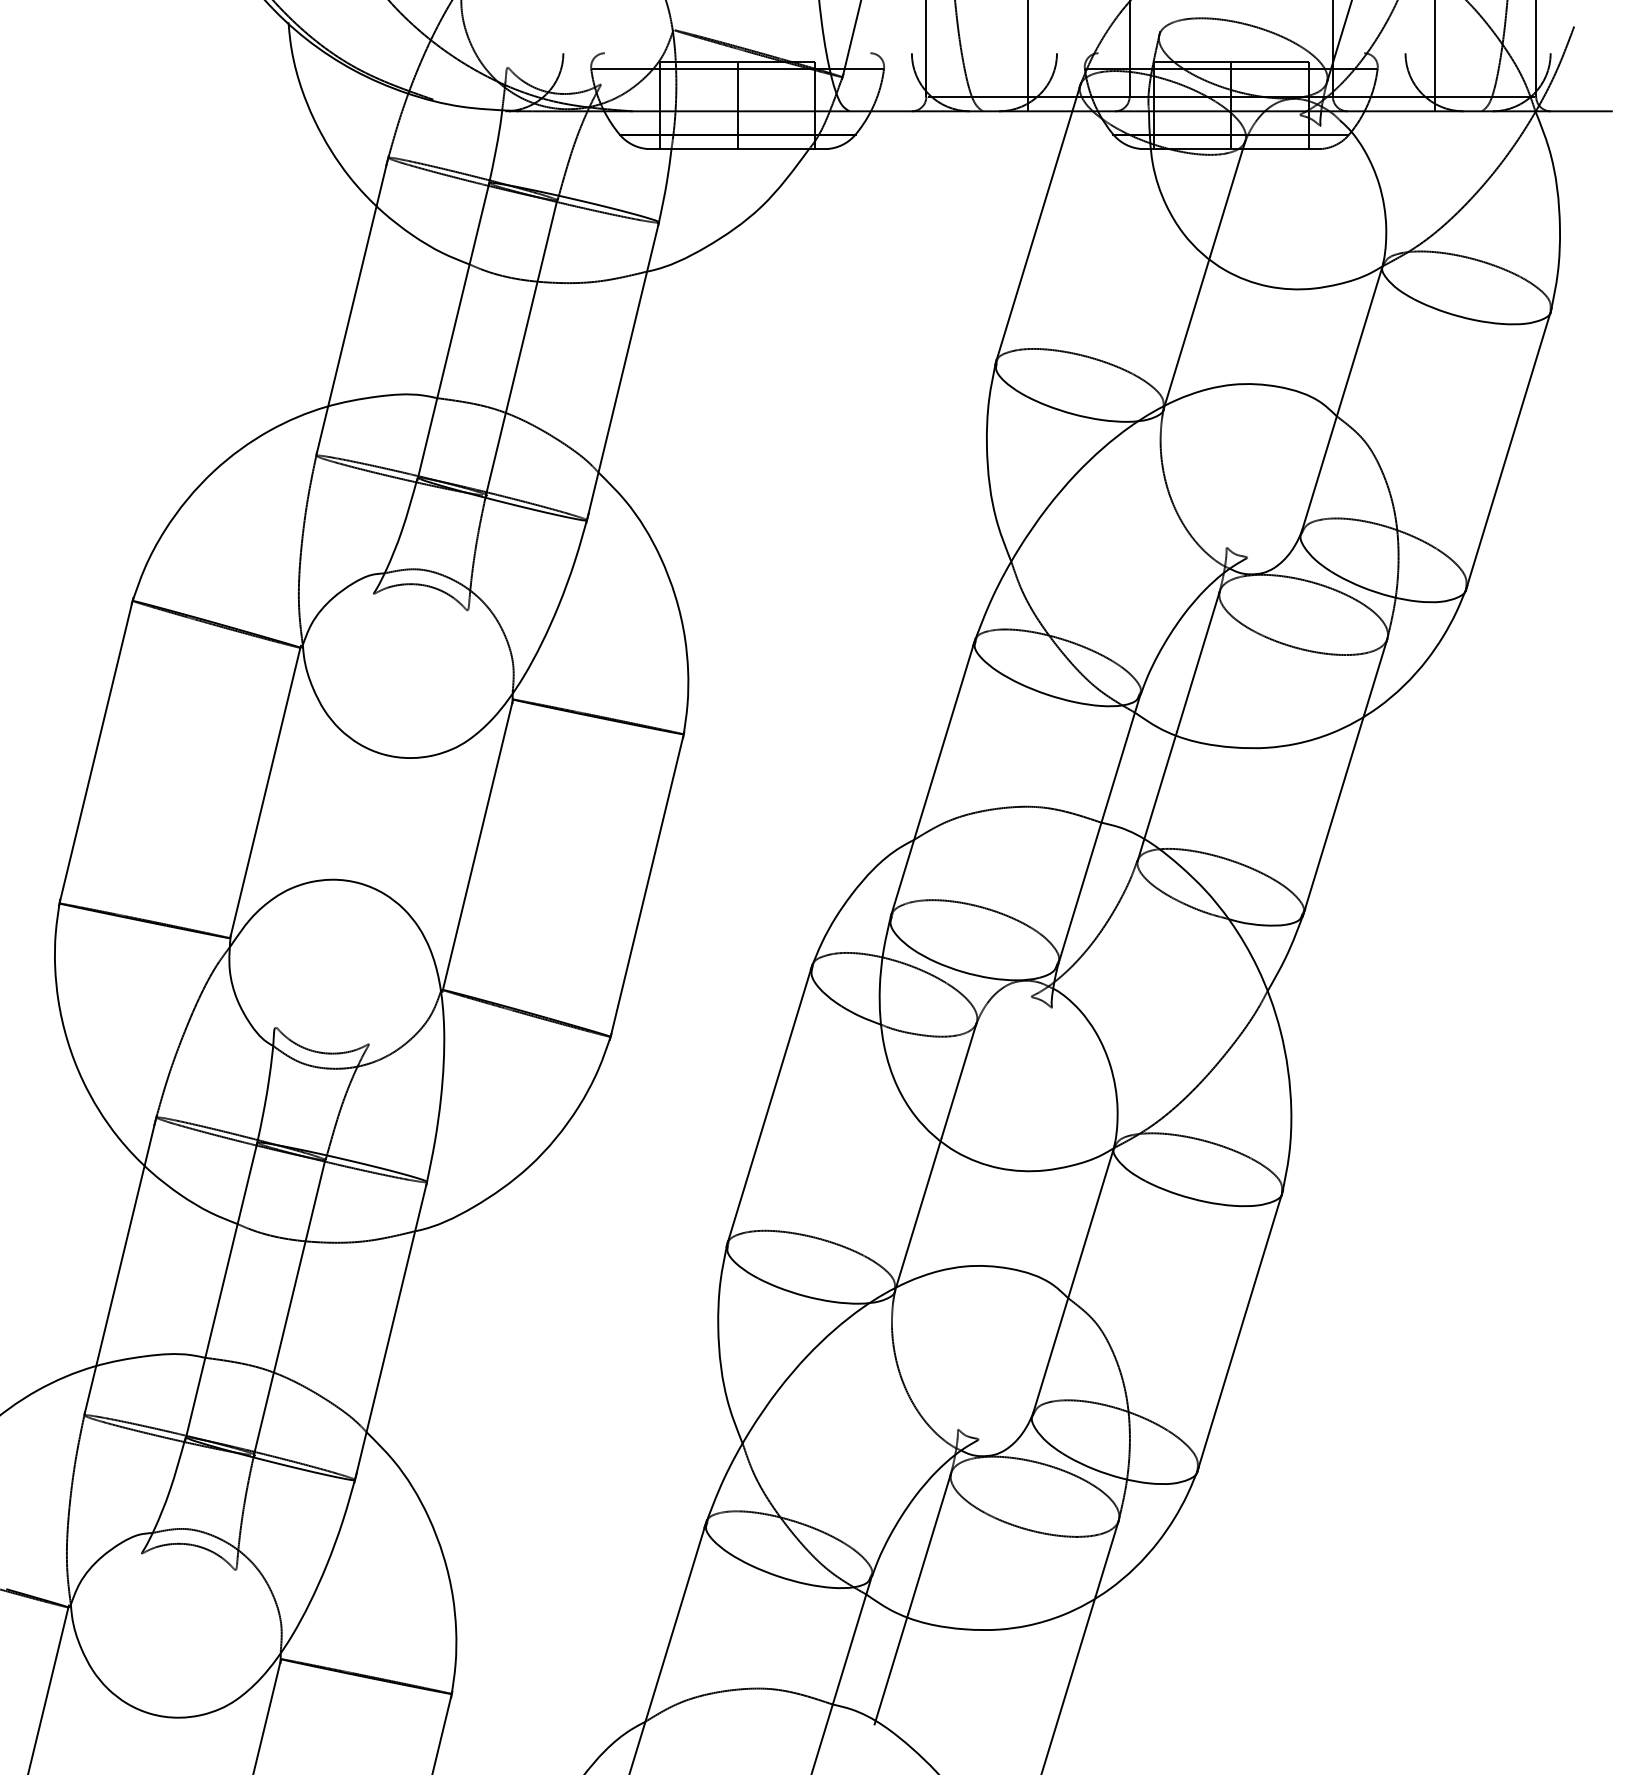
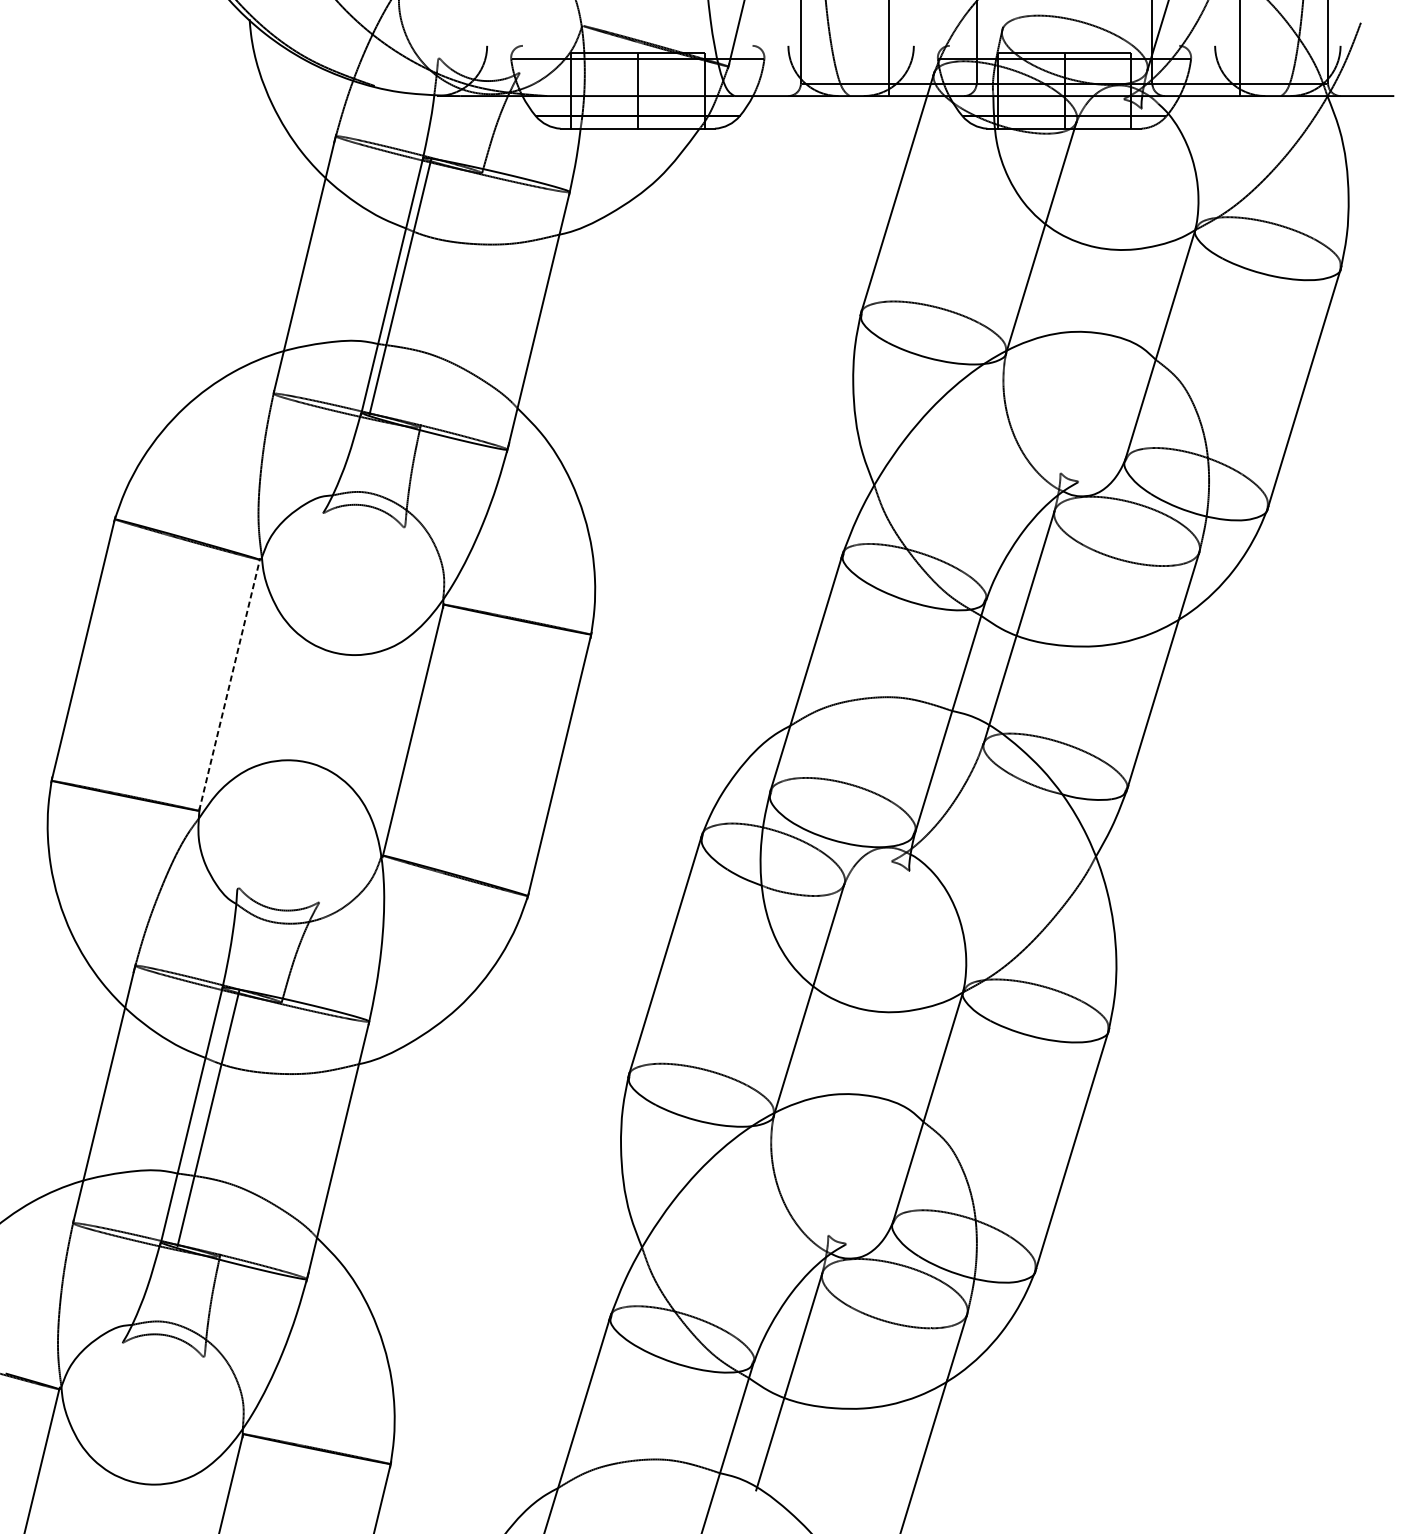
line: (521, 346) -> (399, 287), moved
line: (265, 791) -> (229, 684), solid -> dashed
line: (289, 1305) -> (208, 1117), moved

